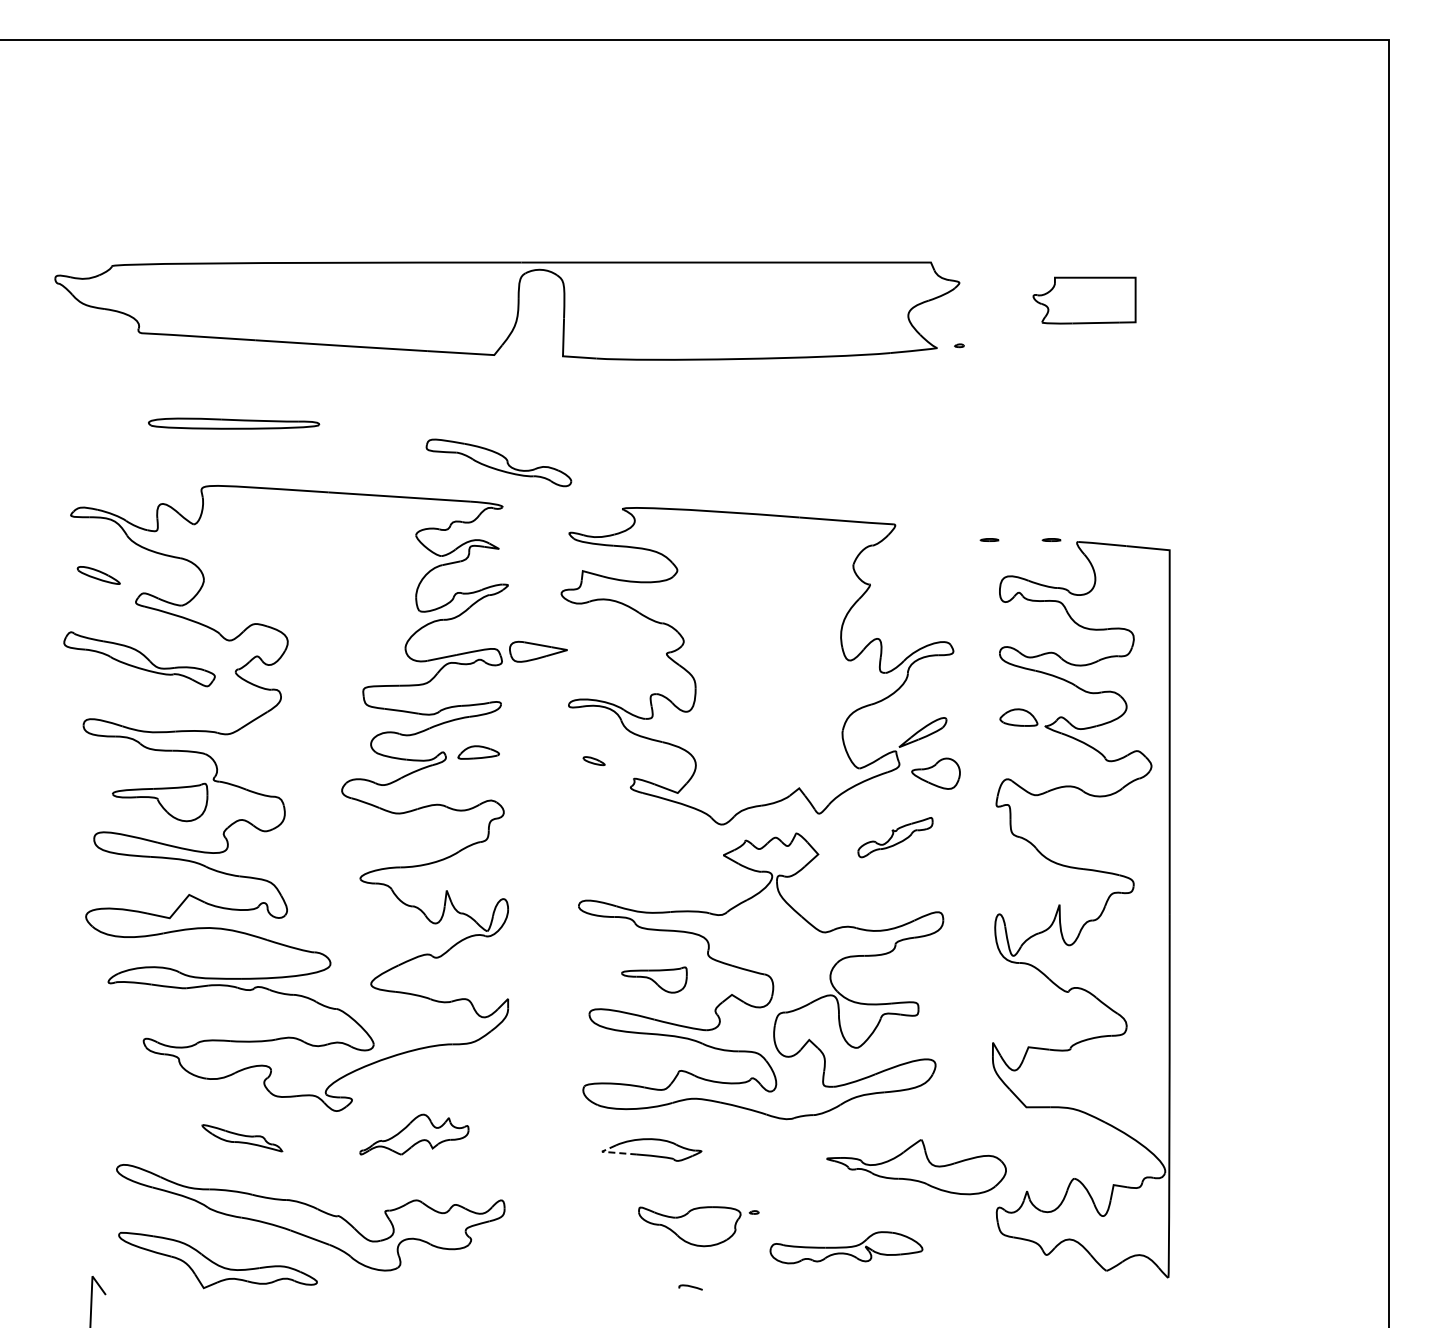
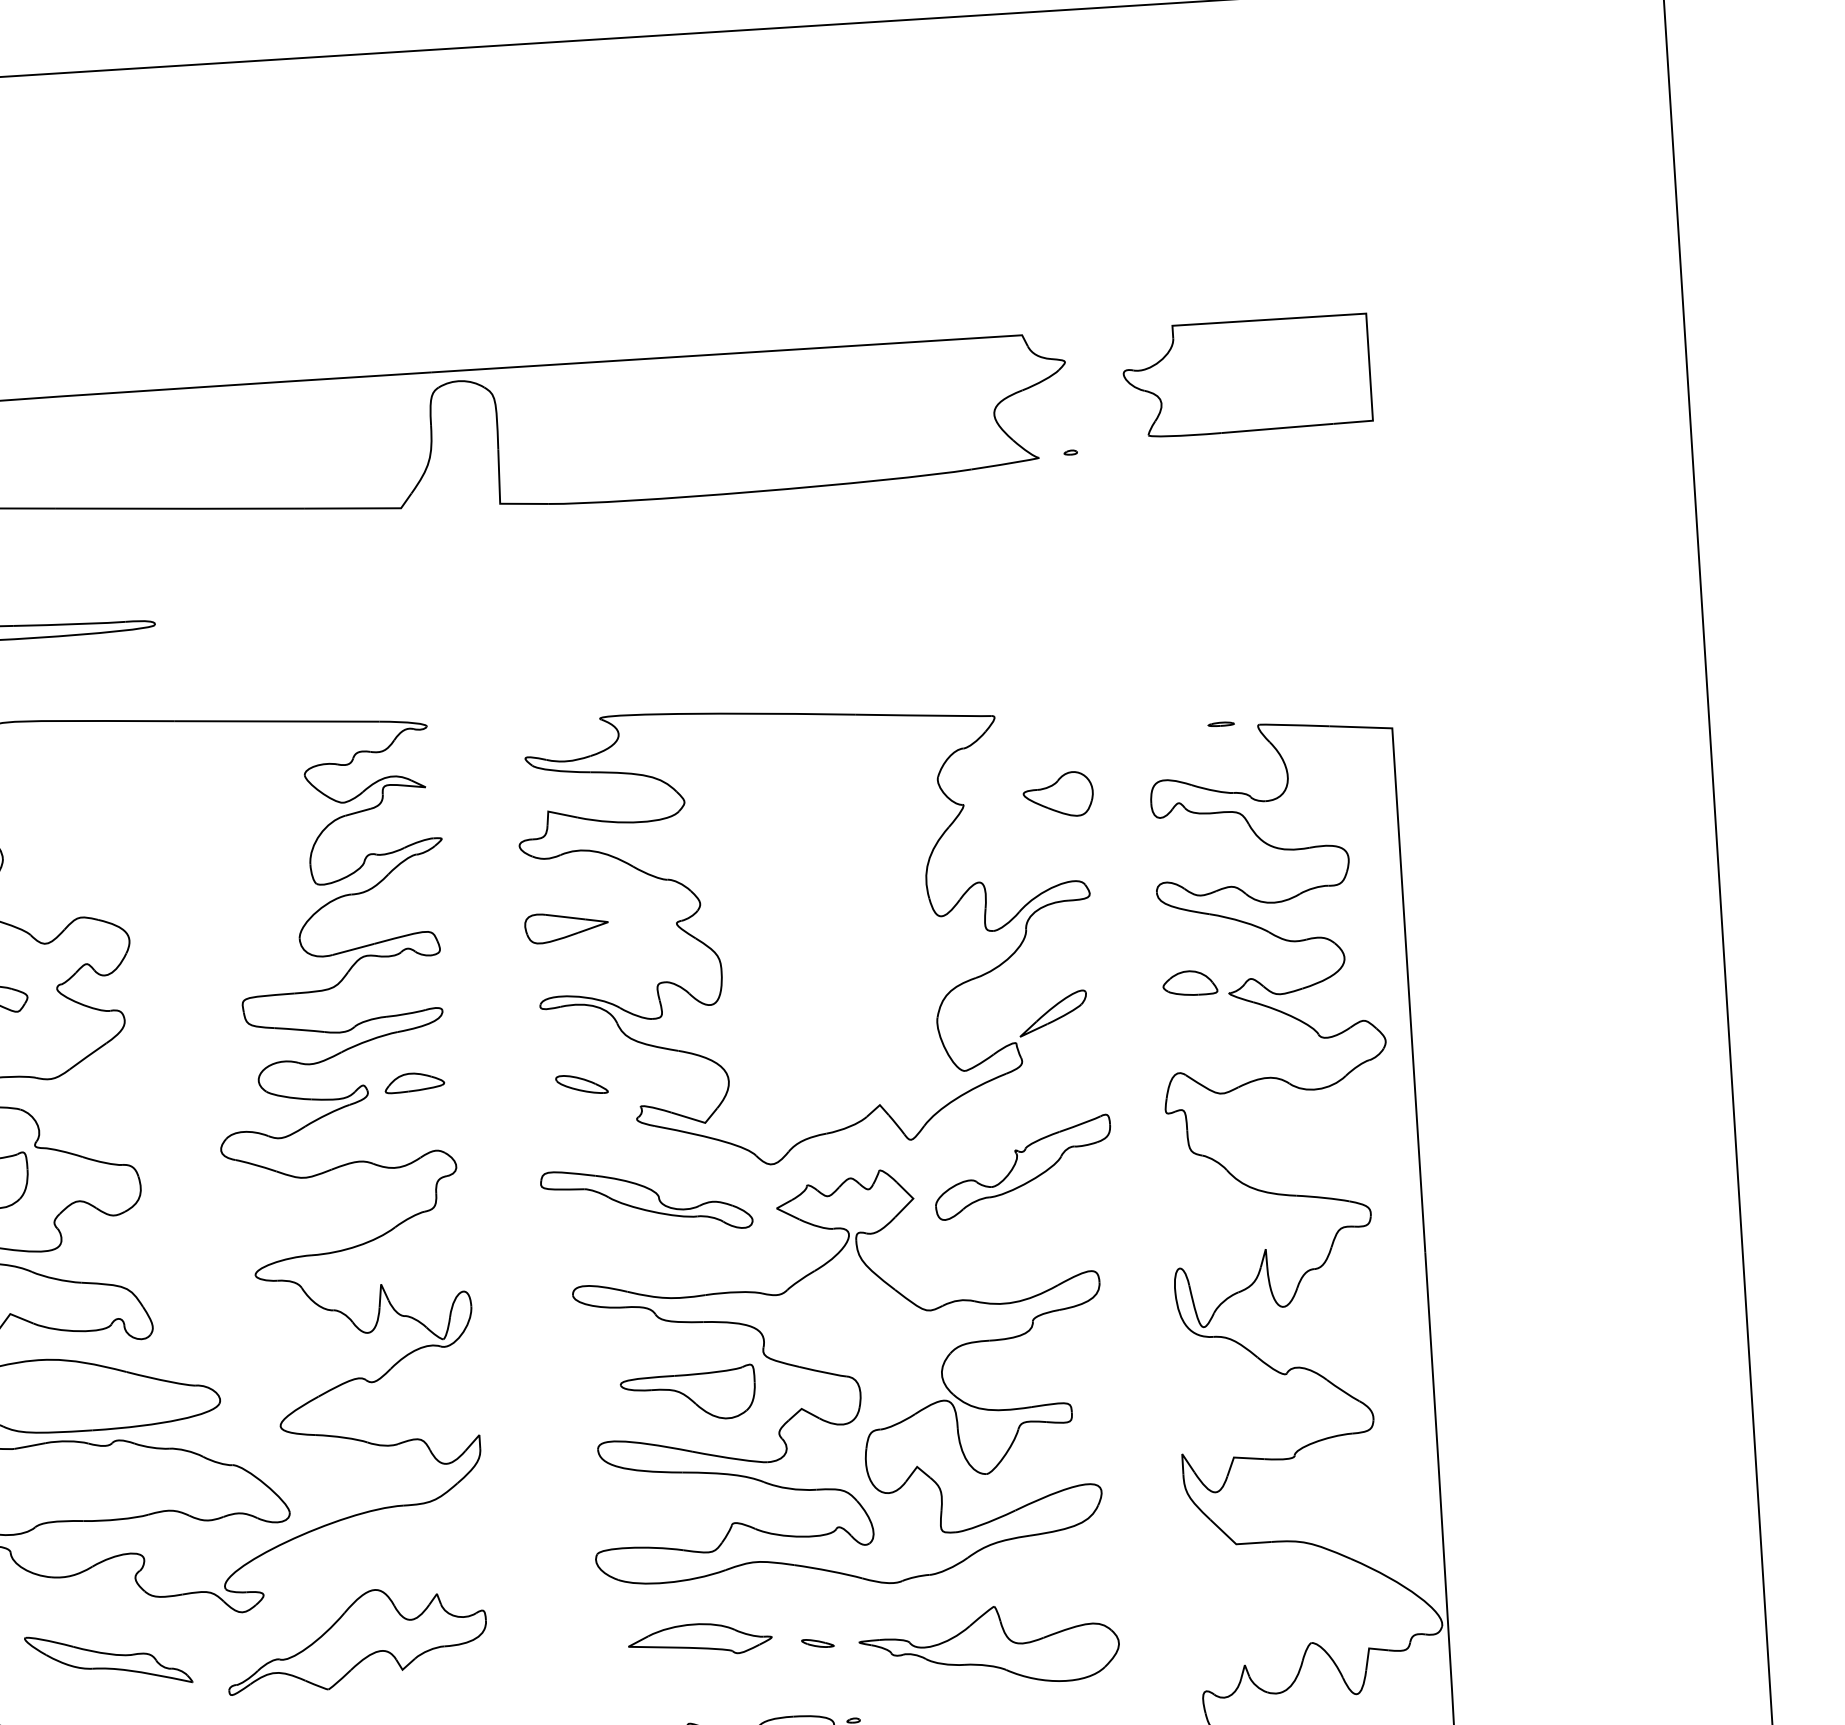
part: (1084, 300) -> (1246, 376), size x1.67
part: (498, 462) -> (646, 1199), moved
line: (989, 539) -> (1131, 729), removed
part: (538, 651) -> (566, 926), moved
part: (593, 760) -> (580, 1083), size x1.67
part: (935, 773) -> (1057, 794), moved
part: (895, 837) -> (1023, 1167), size x1.67
part: (654, 979) -> (688, 1393), size x1.43
part: (414, 1134) -> (356, 1638), size x1.67
part: (242, 1138) -> (109, 1660), size x1.43
line: (611, 1152) -> (642, 1647), dashed -> solid
part: (732, 1157) -> (817, 1643), added
part: (916, 1167) -> (989, 1646), moved

